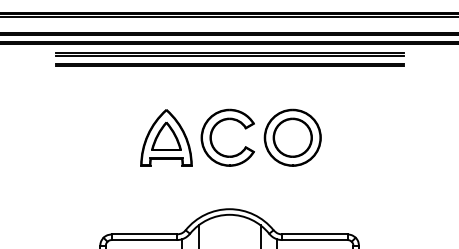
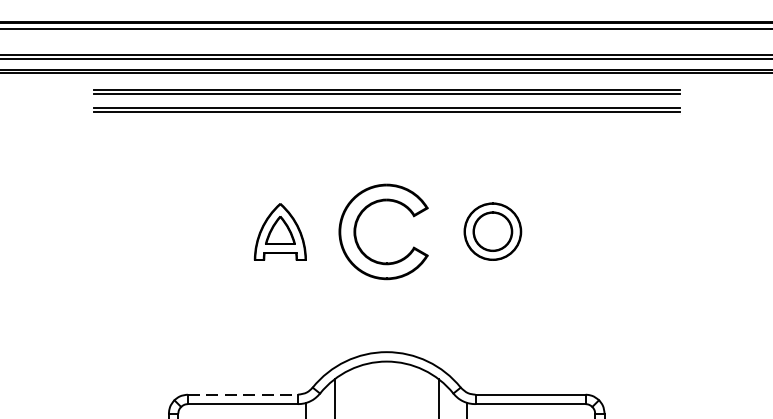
part: (166, 137) -> (280, 231), size x0.6
part: (292, 137) -> (492, 231), size x0.6
line: (144, 234) -> (243, 394), solid -> dashed

